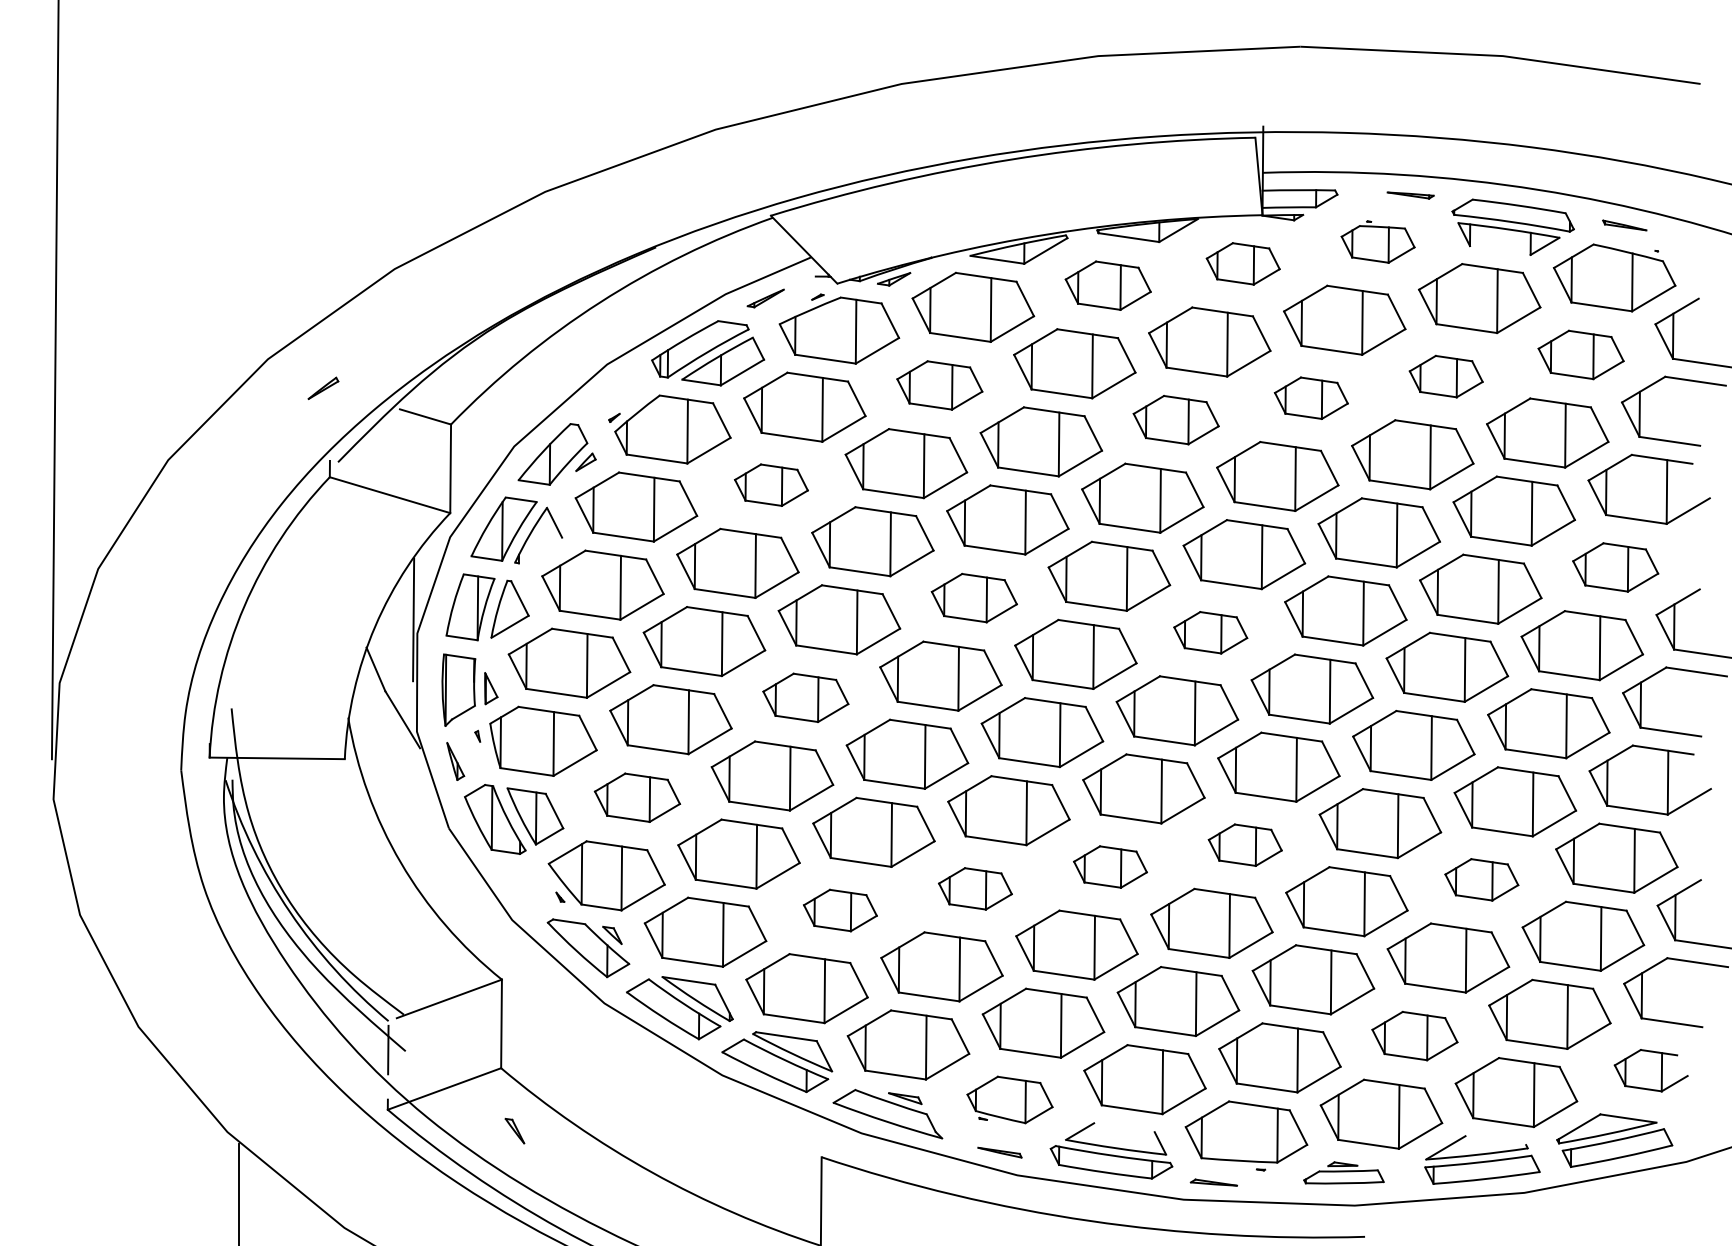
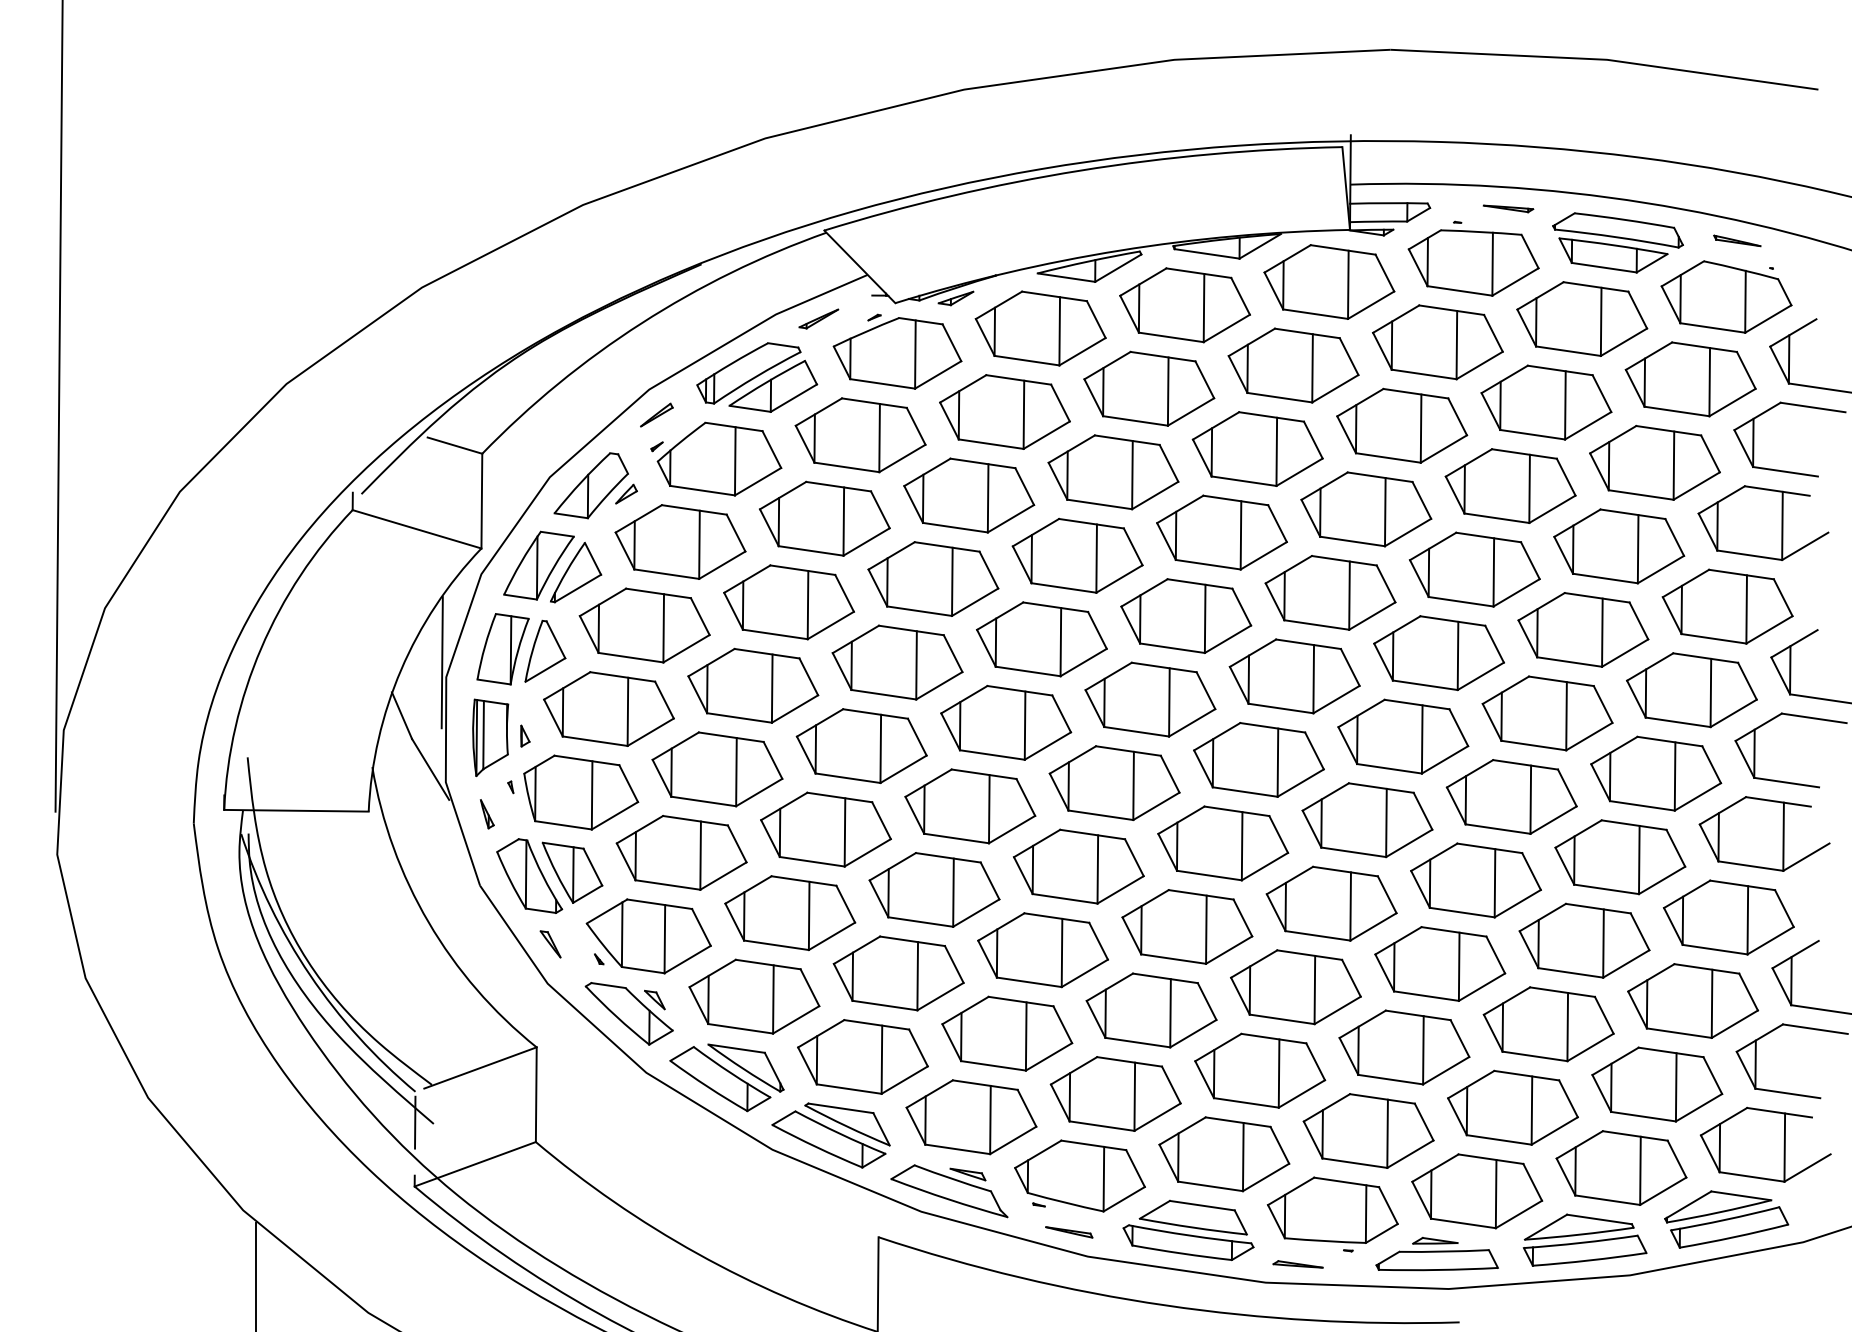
part: (1378, 241) -> (1473, 258), size x1.67
line: (1499, 250) -> (1603, 267), added
part: (1243, 263) -> (1329, 281), size x1.67
part: (1107, 285) -> (1184, 305), size x1.43
part: (1580, 355) -> (1690, 379), size x1.43
part: (1446, 376) -> (1546, 402), size x1.67
part: (939, 384) -> (1004, 411), size x1.43
part: (323, 387) -> (656, 414), moved
part: (1311, 398) -> (1402, 425), size x1.67
part: (1176, 419) -> (1257, 448), size x1.43
part: (771, 485) -> (824, 518), size x1.67
line: (540, 550) -> (577, 588), added
part: (1615, 567) -> (1727, 606), size x1.43
part: (974, 598) -> (1041, 639), size x1.43
part: (1210, 632) -> (1294, 676), size x1.67
line: (452, 687) -> (483, 735), added
part: (491, 687) -> (525, 735), size x0.62
part: (805, 697) -> (861, 745), size x1.43
part: (455, 761) -> (487, 814), size x0.71
part: (637, 797) -> (681, 852), size x1.43
part: (1245, 845) -> (1331, 903), size x1.67
part: (1110, 866) -> (1187, 926), size x1.67
part: (1481, 879) -> (1584, 940), size x1.67
part: (974, 889) -> (1042, 950), size x1.67
part: (840, 910) -> (898, 973), size x1.67
part: (1414, 1035) -> (1512, 1107), size x1.43
part: (1651, 1070) -> (1765, 1144), size x1.67
part: (1009, 1099) -> (1079, 1175), size x1.43
line: (1123, 1127) -> (1201, 1205), added
part: (514, 1131) -> (550, 944), moved
line: (1495, 1140) -> (1599, 1219), added
part: (1343, 1172) -> (1436, 1253), size x1.43

